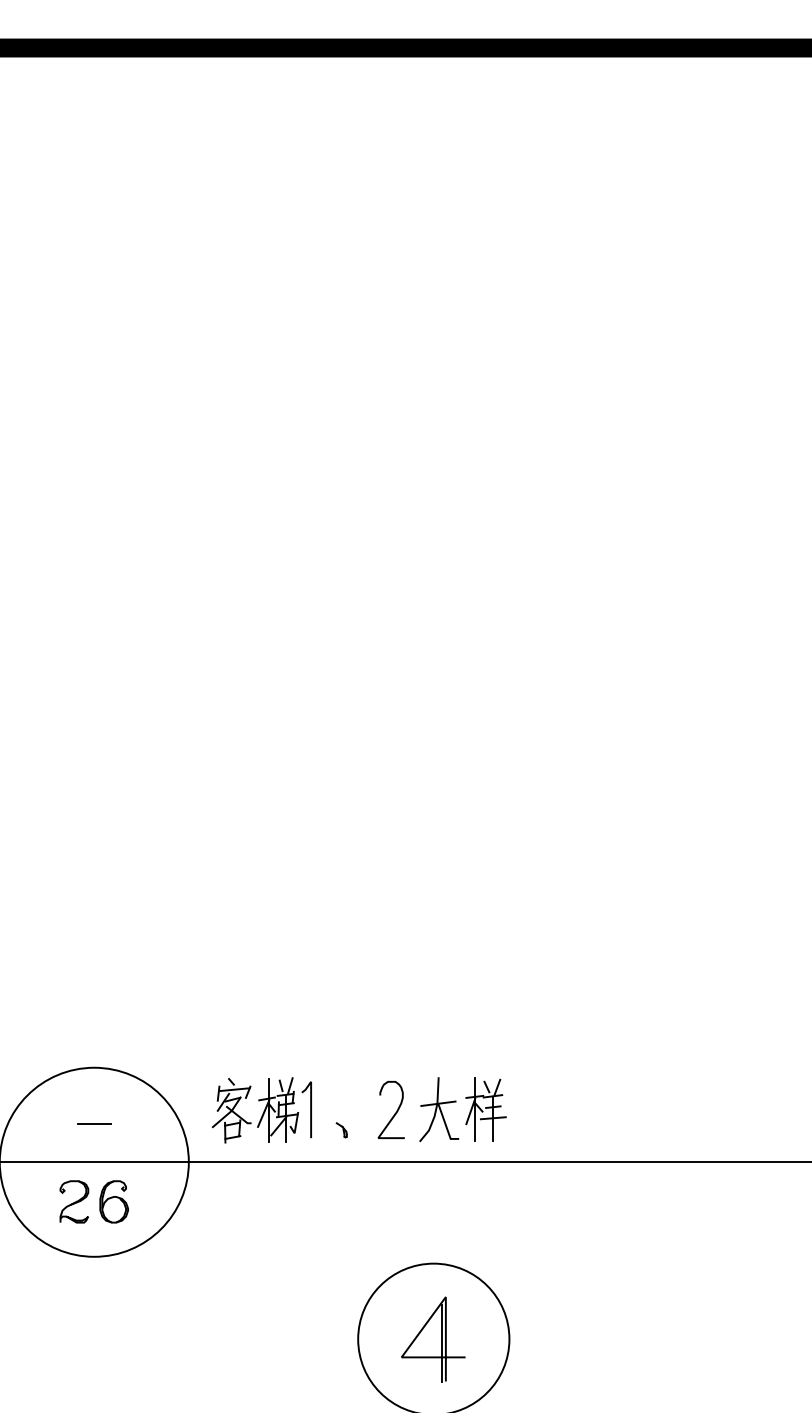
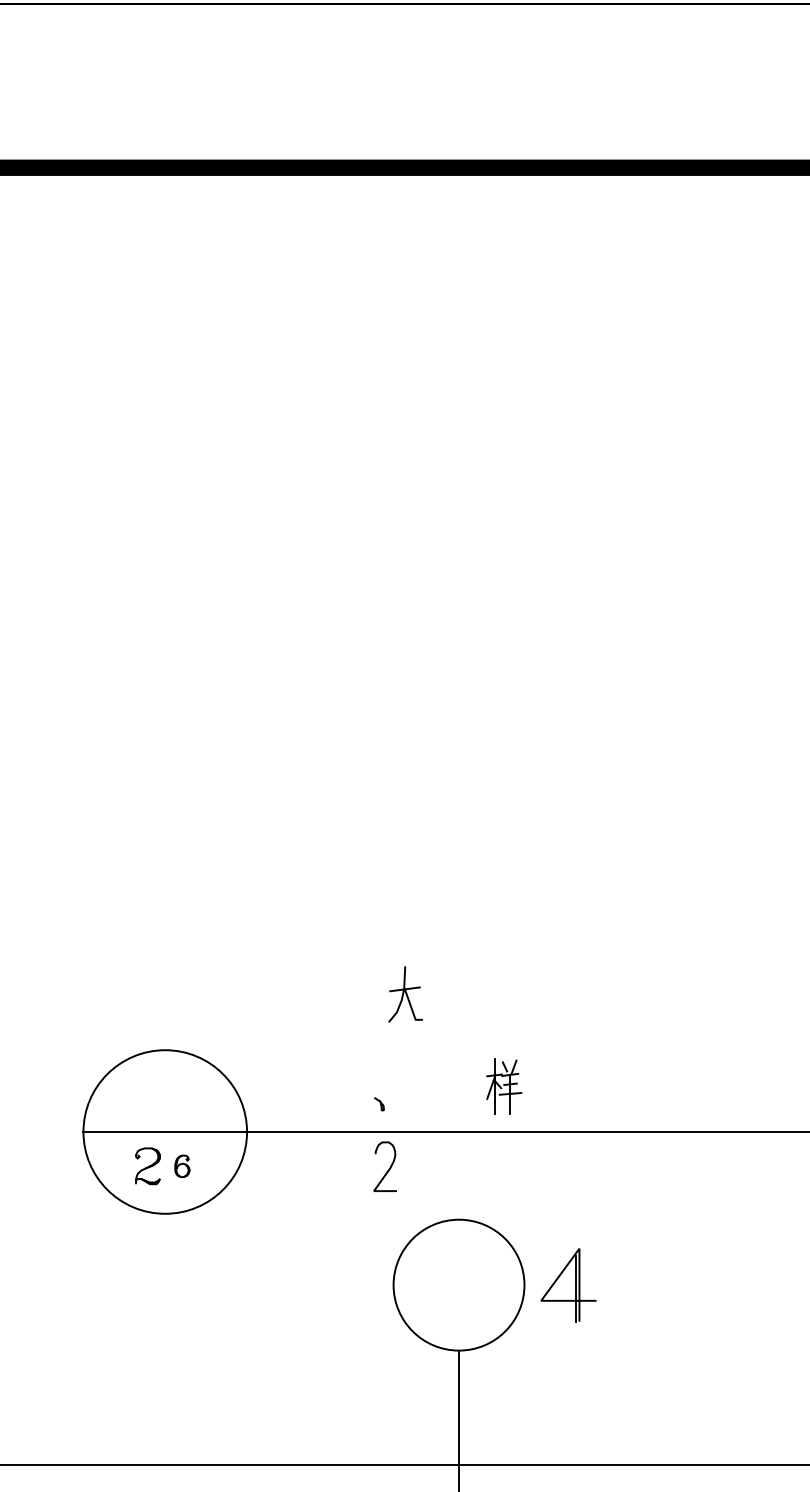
part: (261, 1109) -> (309, 1086), removed
part: (438, 1109) -> (405, 994), moved
curve: (395, 1112) -> (388, 1168), moved
line: (93, 1123) -> (164, 1098), removed
part: (114, 1202) -> (182, 1166), size x0.6
part: (433, 1339) -> (568, 1285), moved

